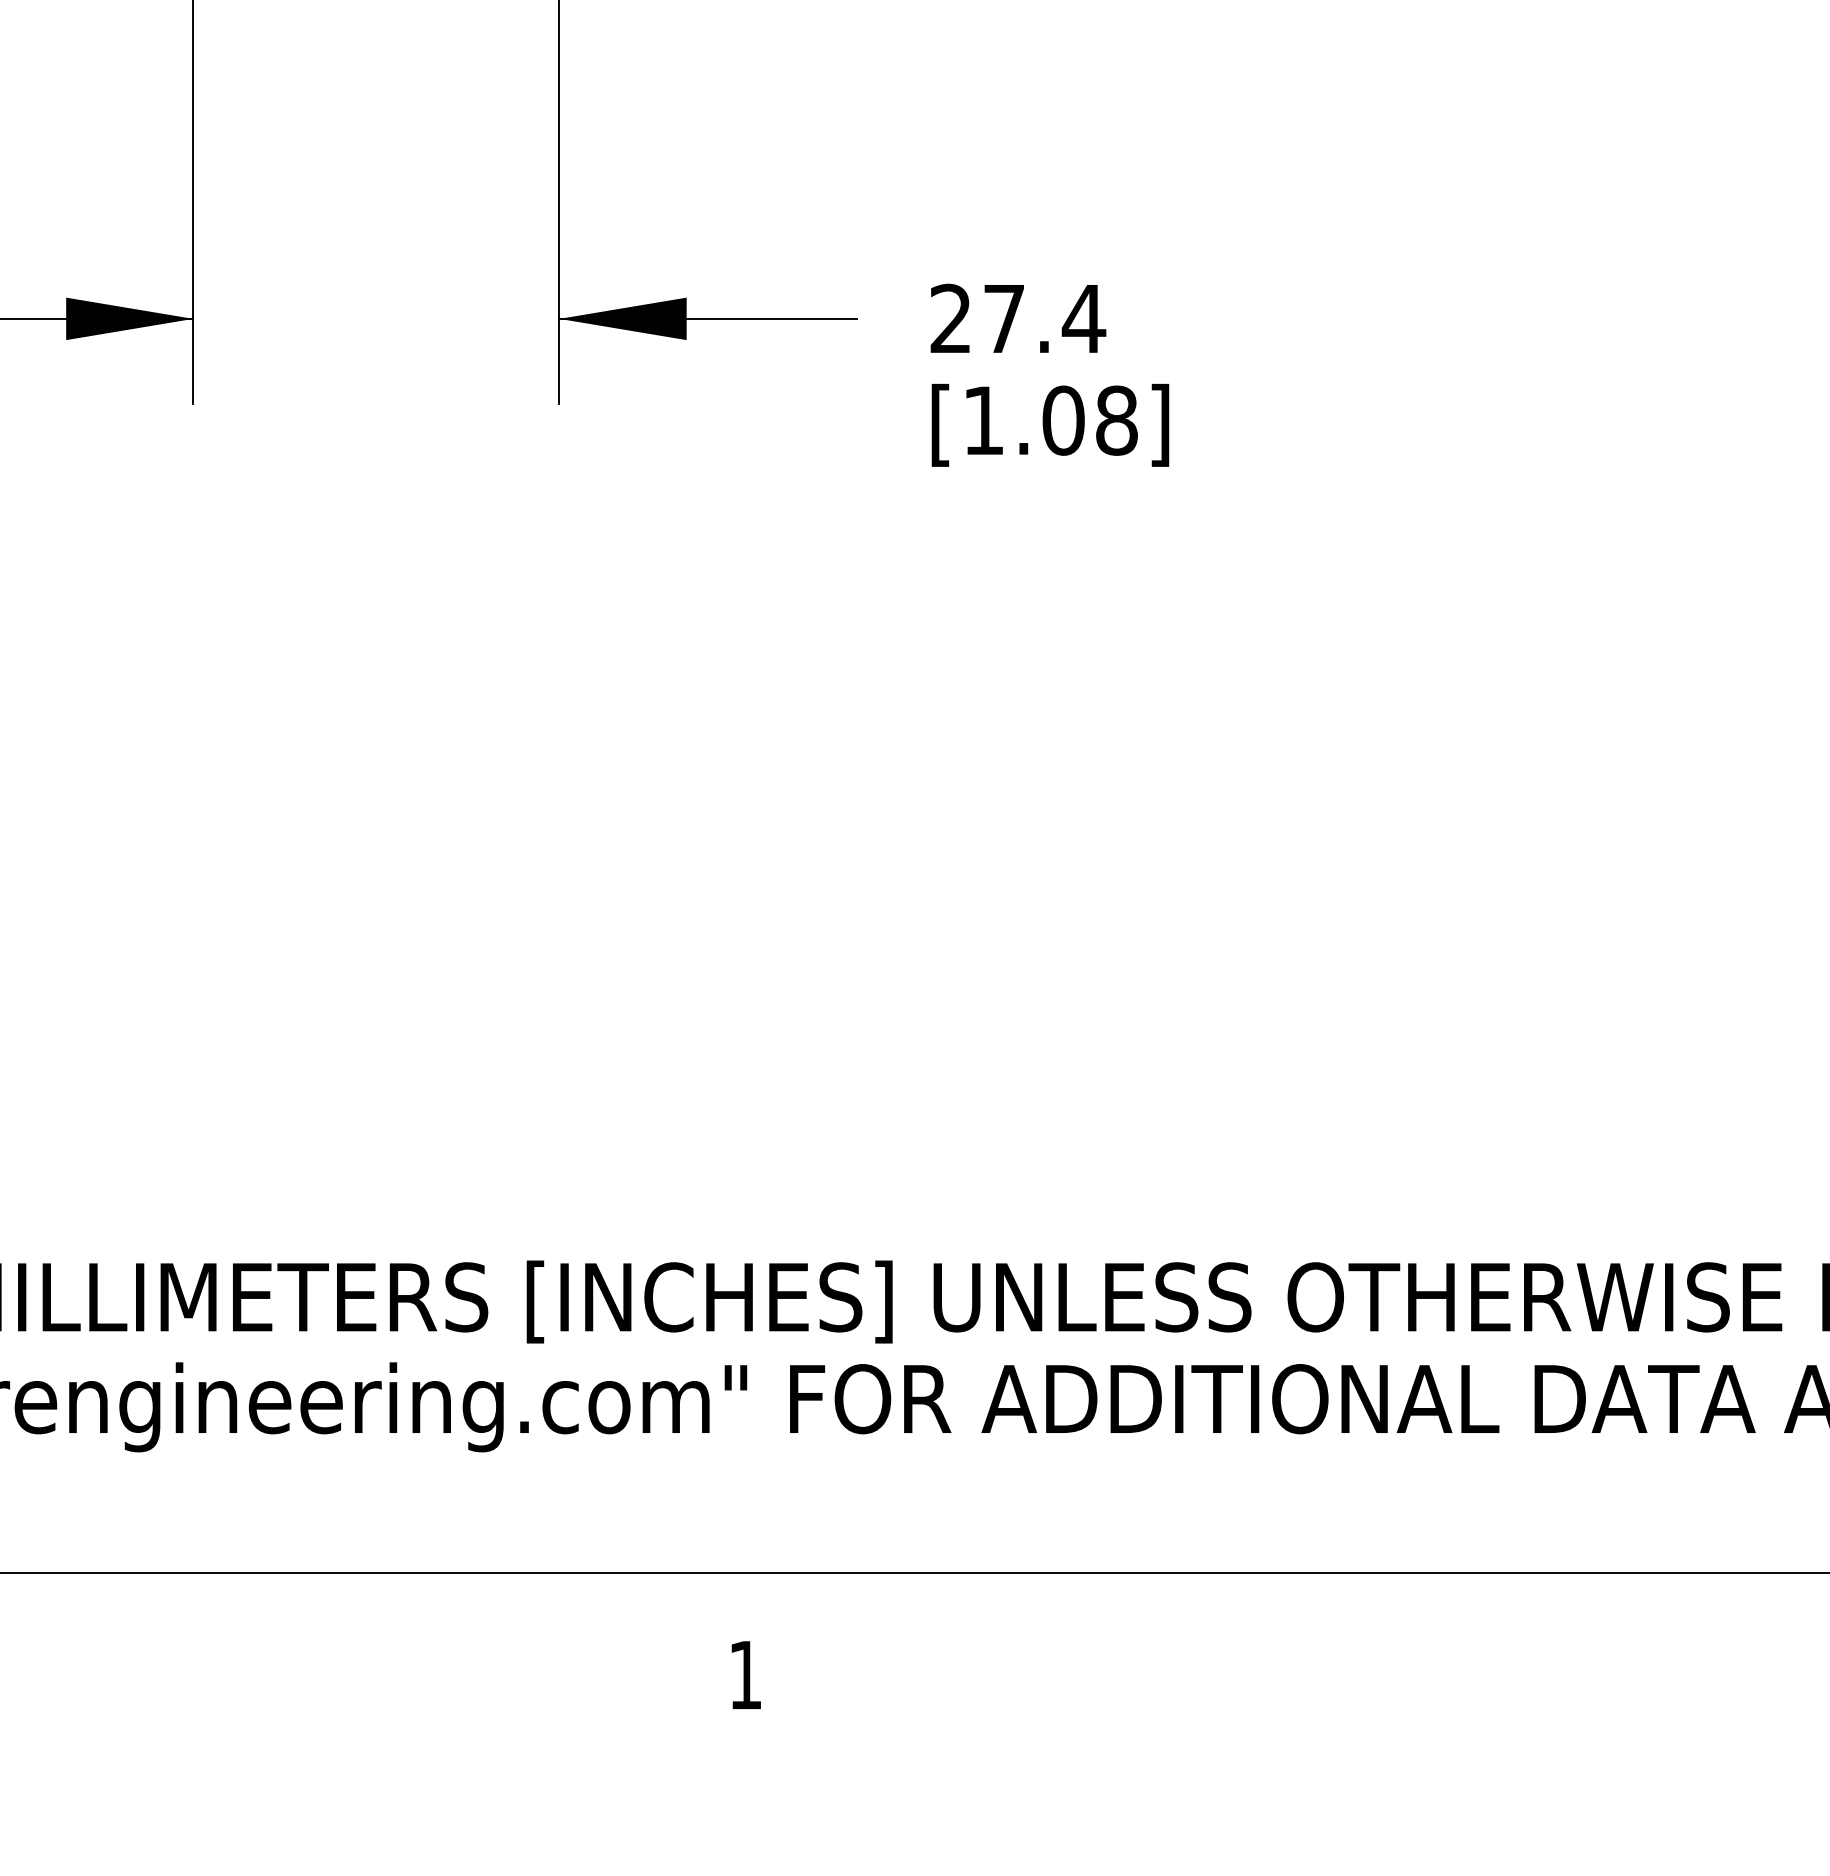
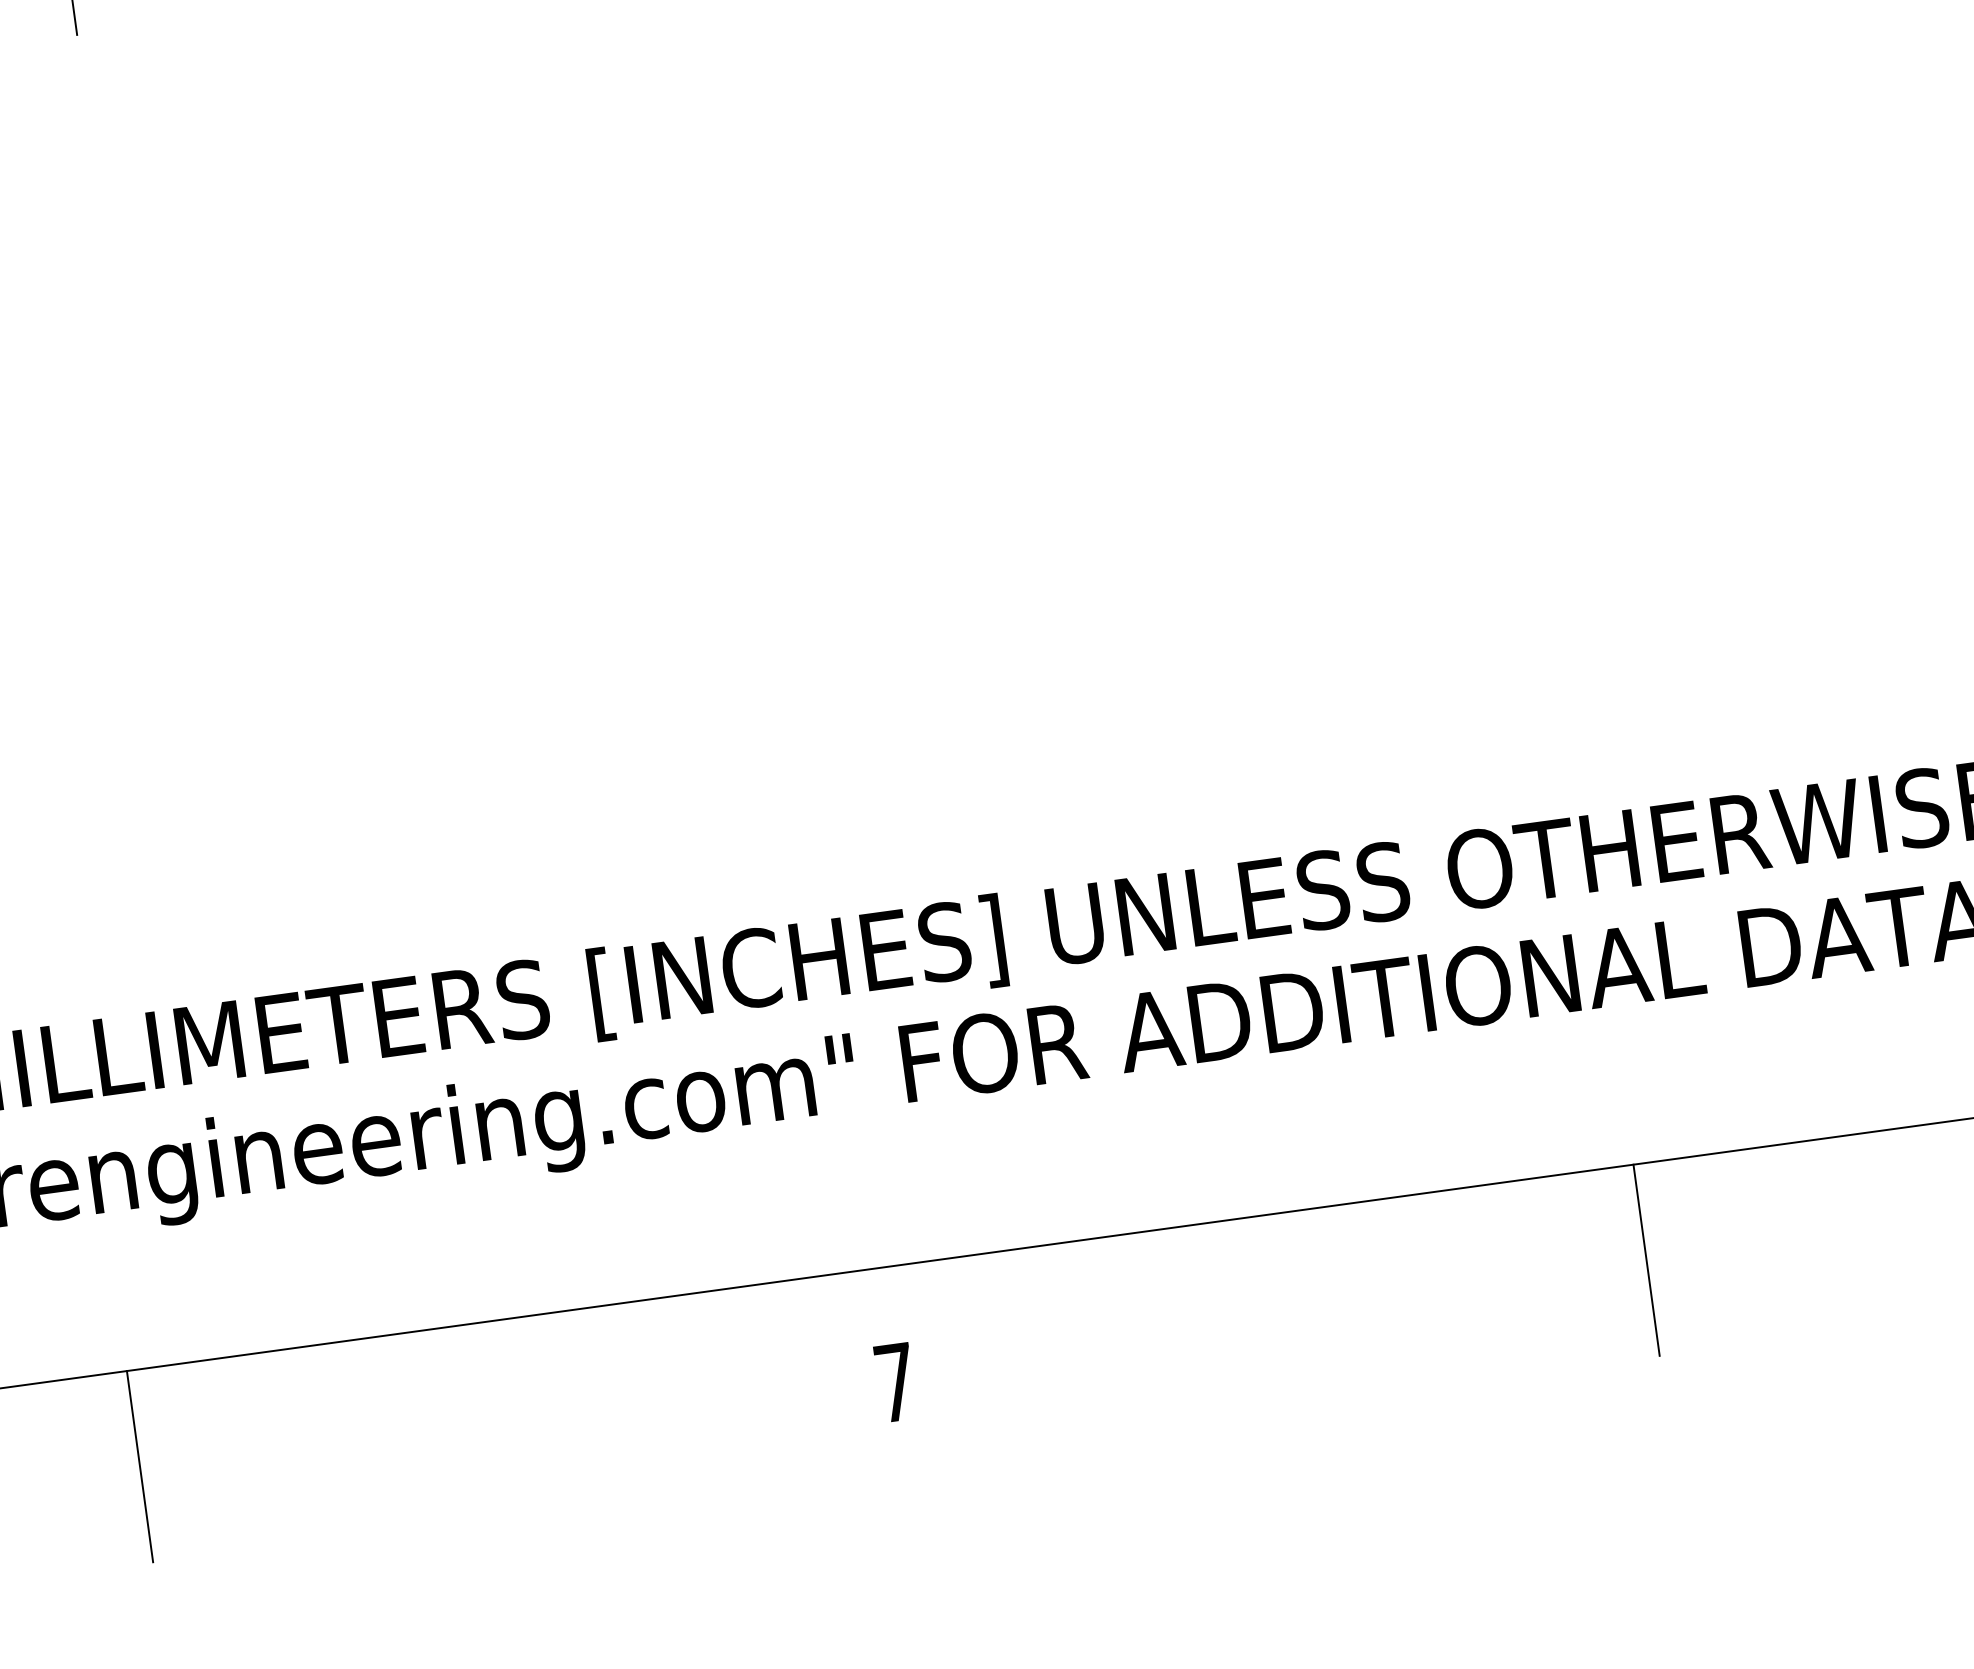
line: (77, 1658) -> (140, 1466), added
line: (1414, 1658) -> (1646, 1260), added
text: (745, 1675) -> (895, 1382), 1 -> 7

